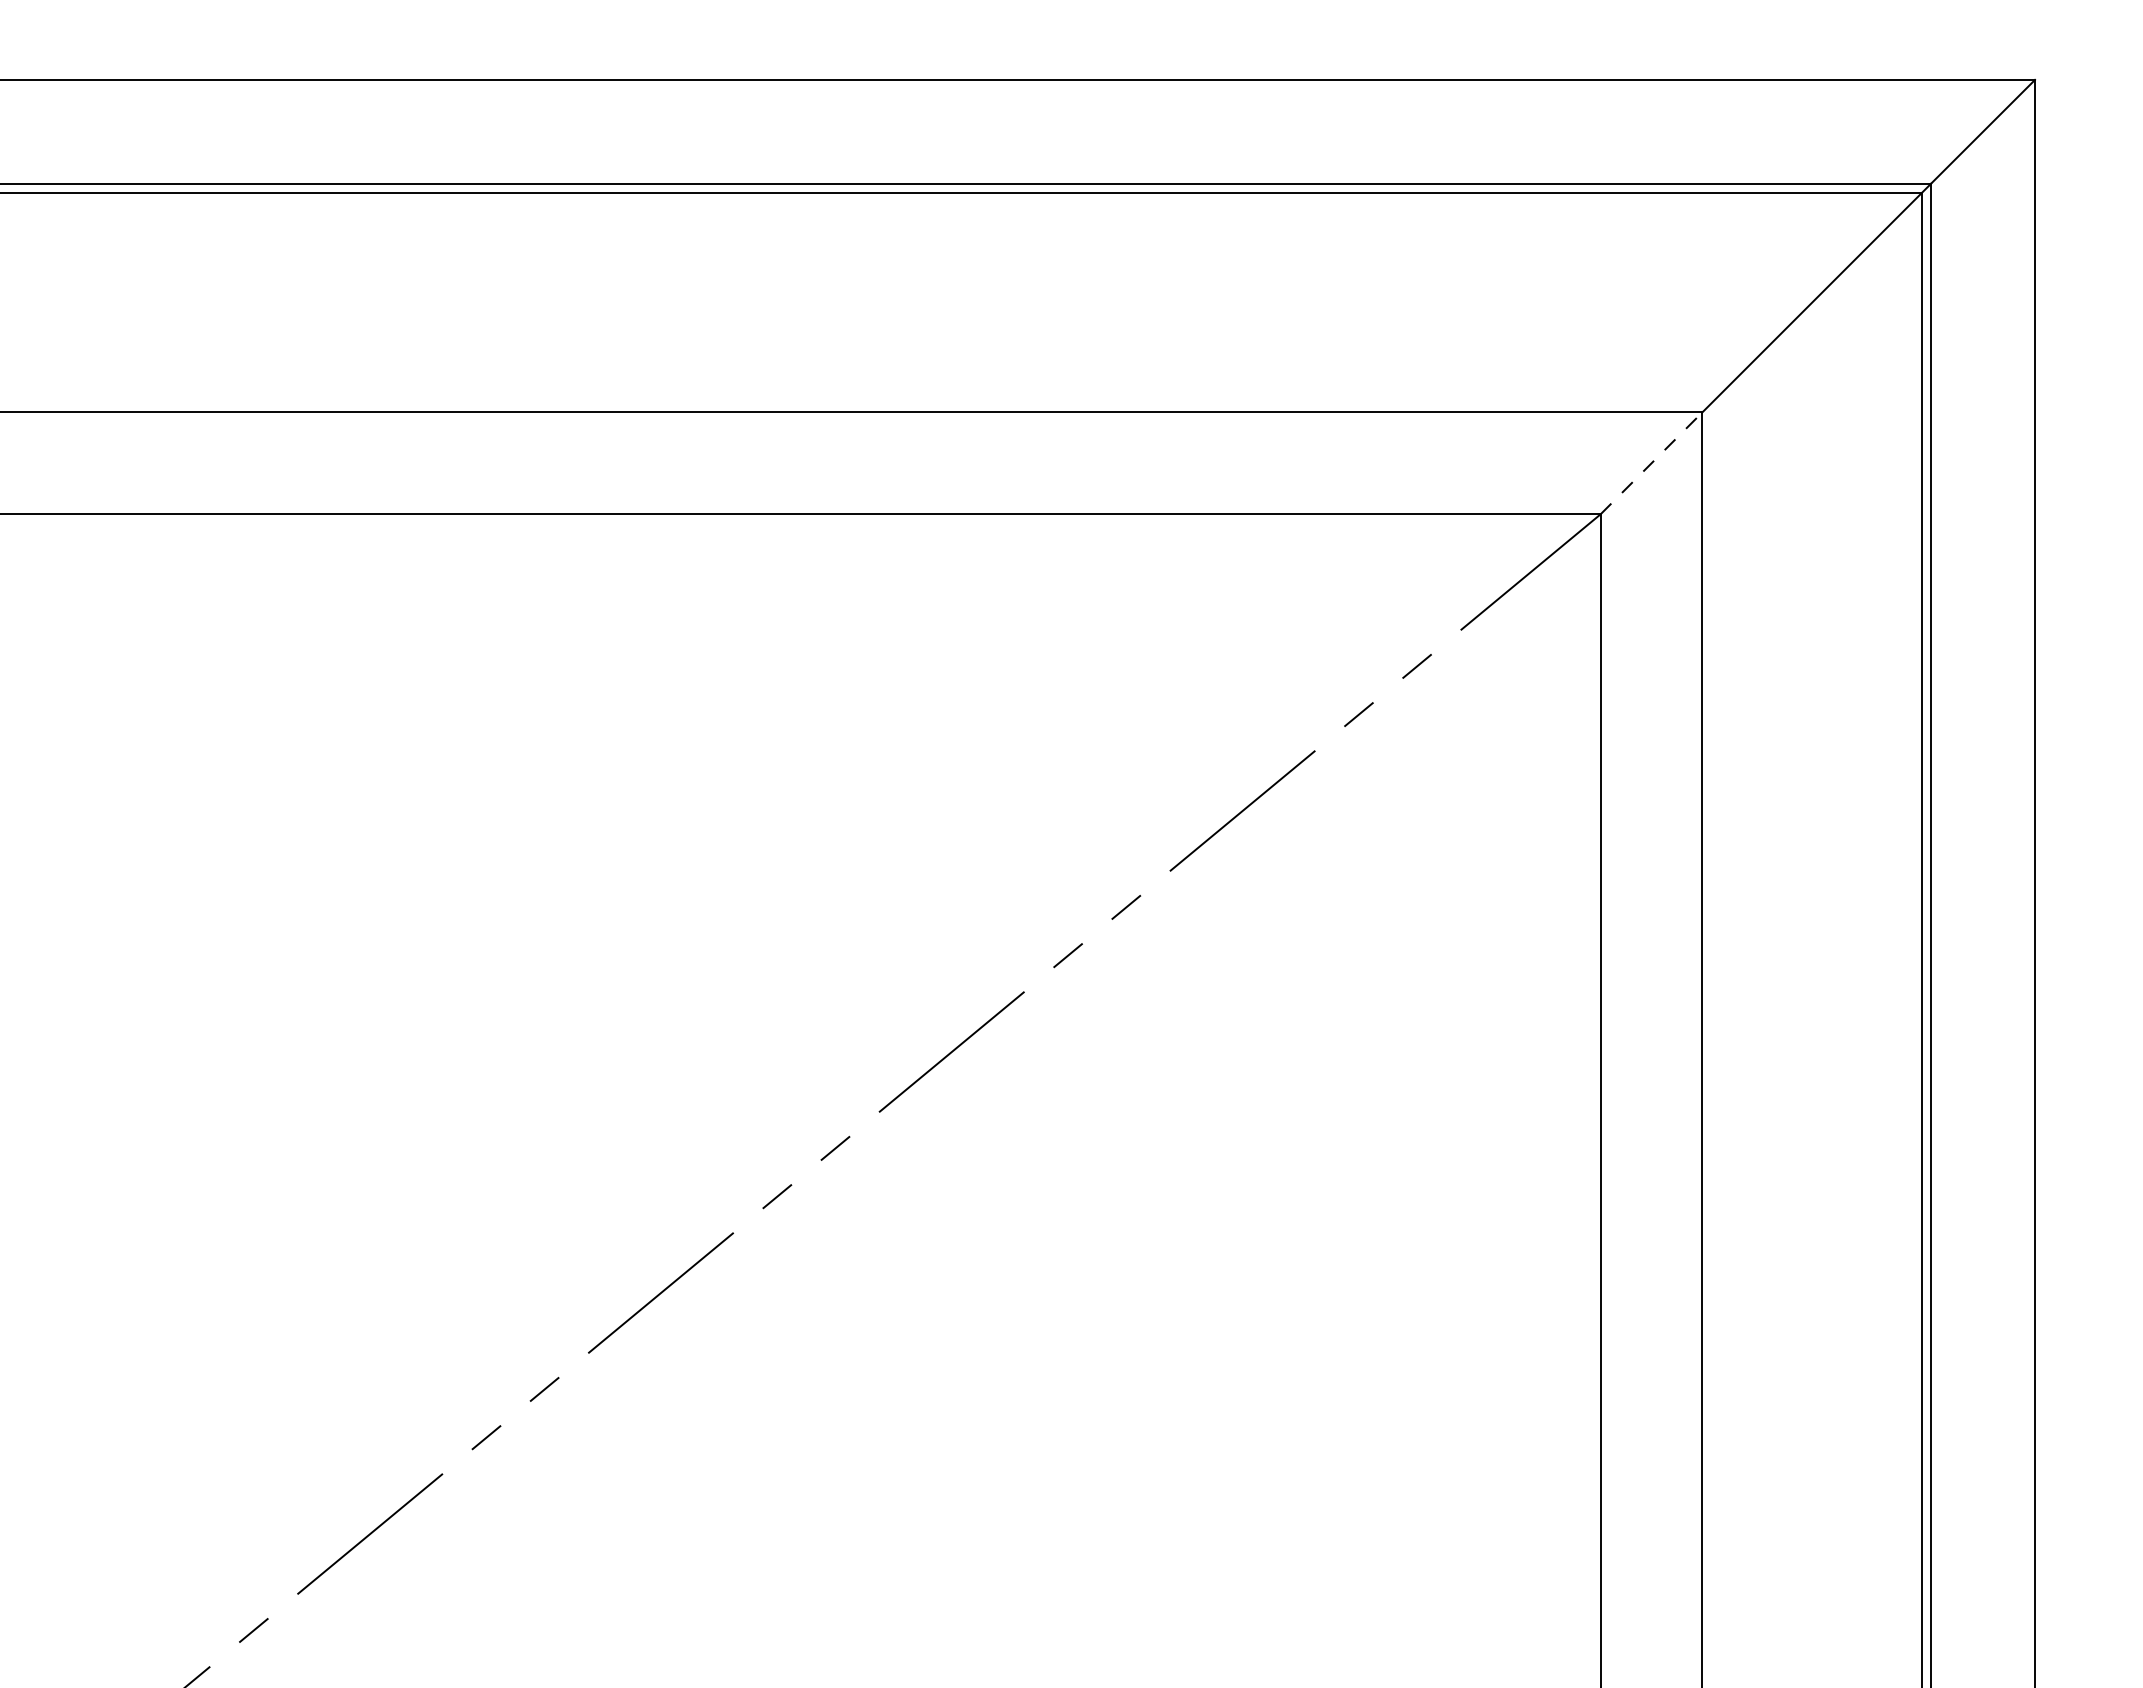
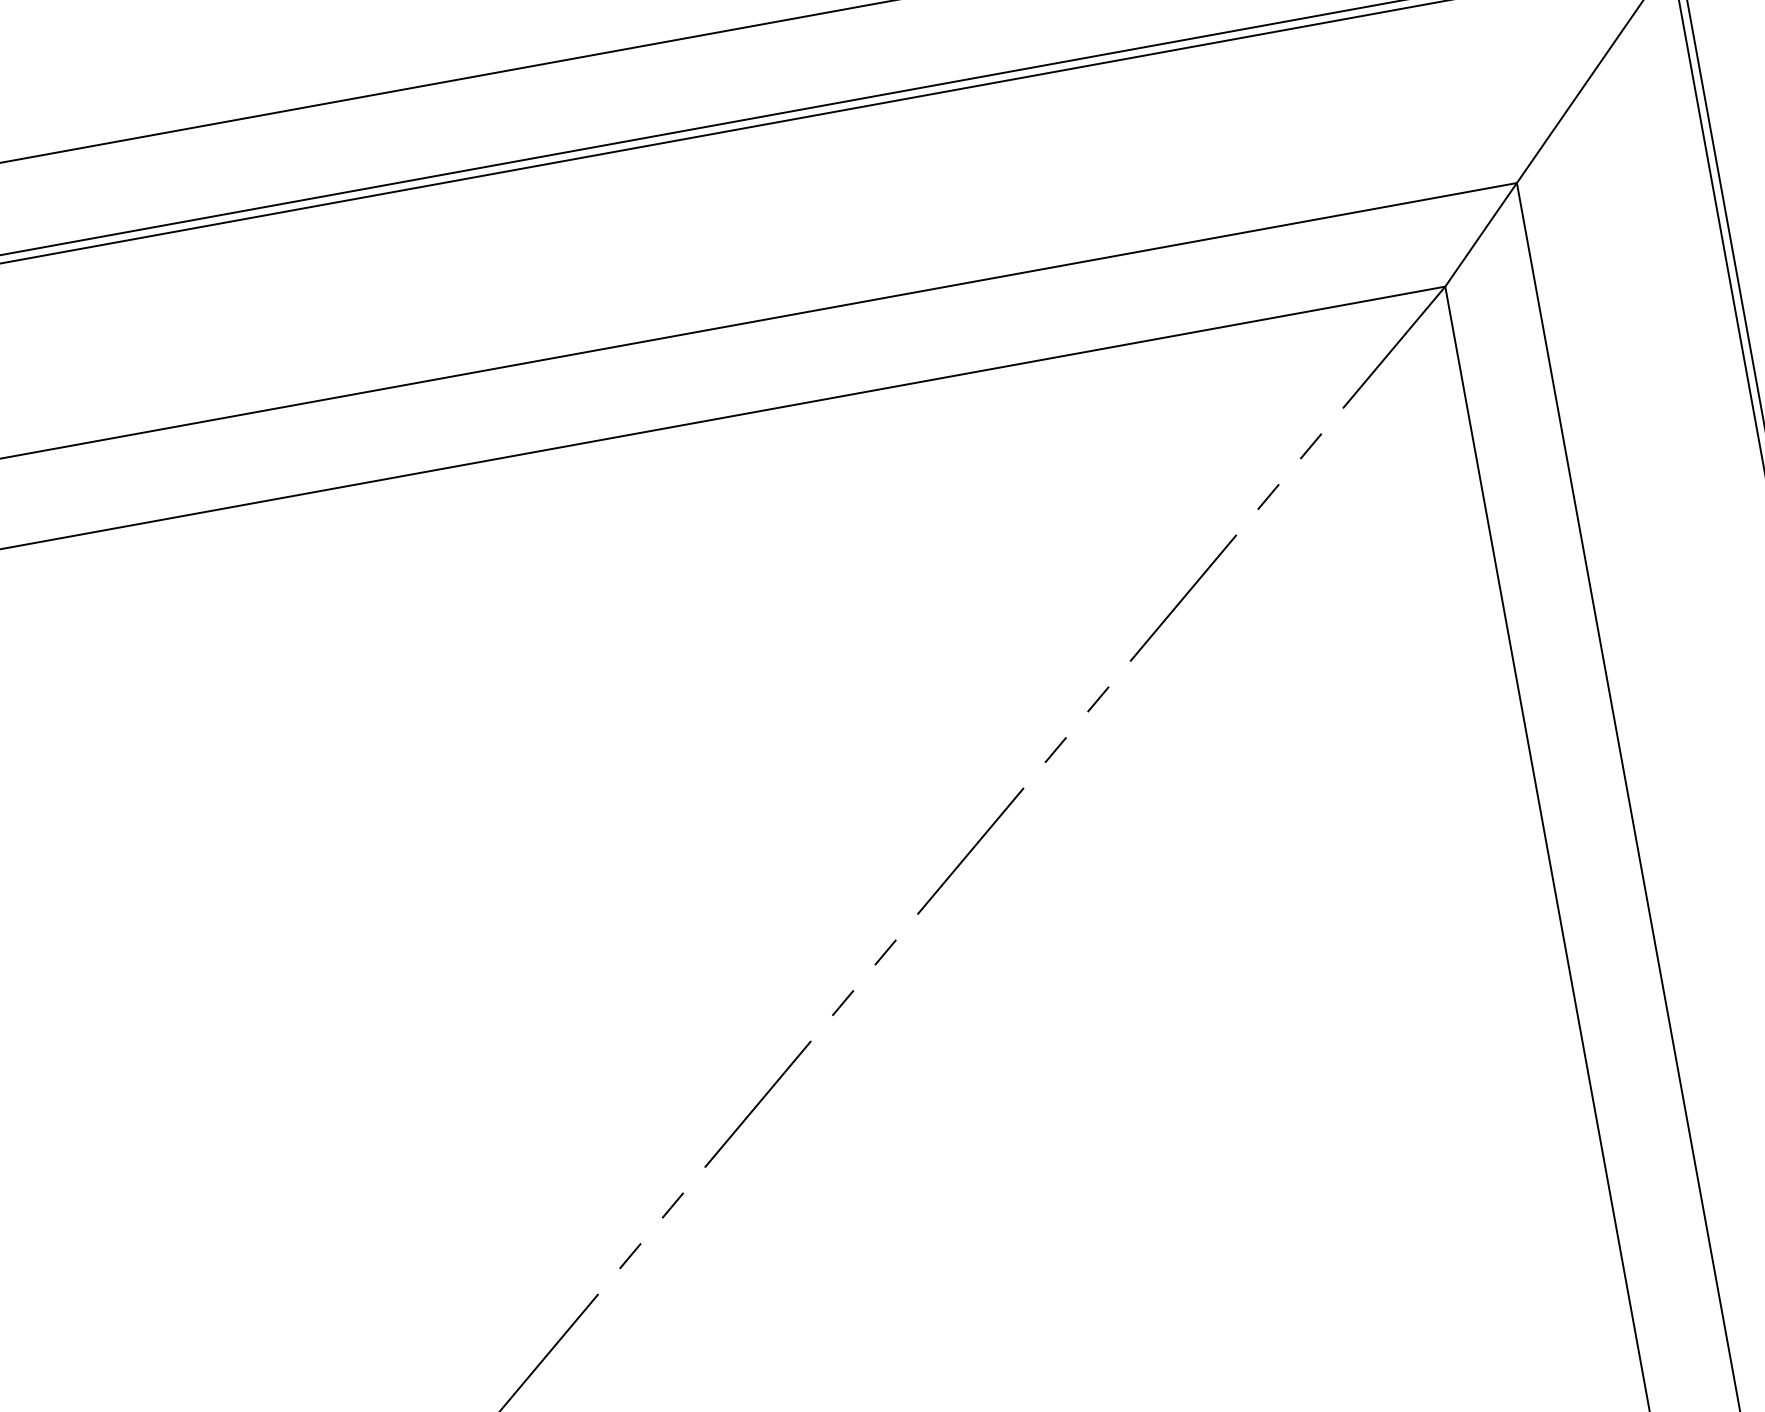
line: (1651, 463) -> (1481, 234), dashed -> solid

